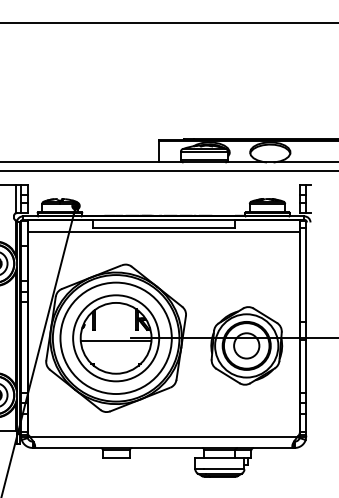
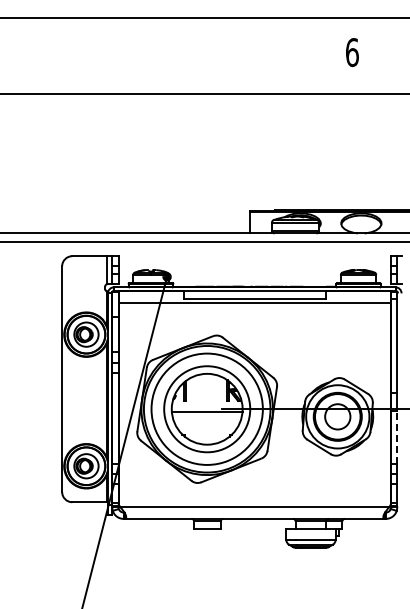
line: (306, 366) -> (397, 437), solid -> dashed

